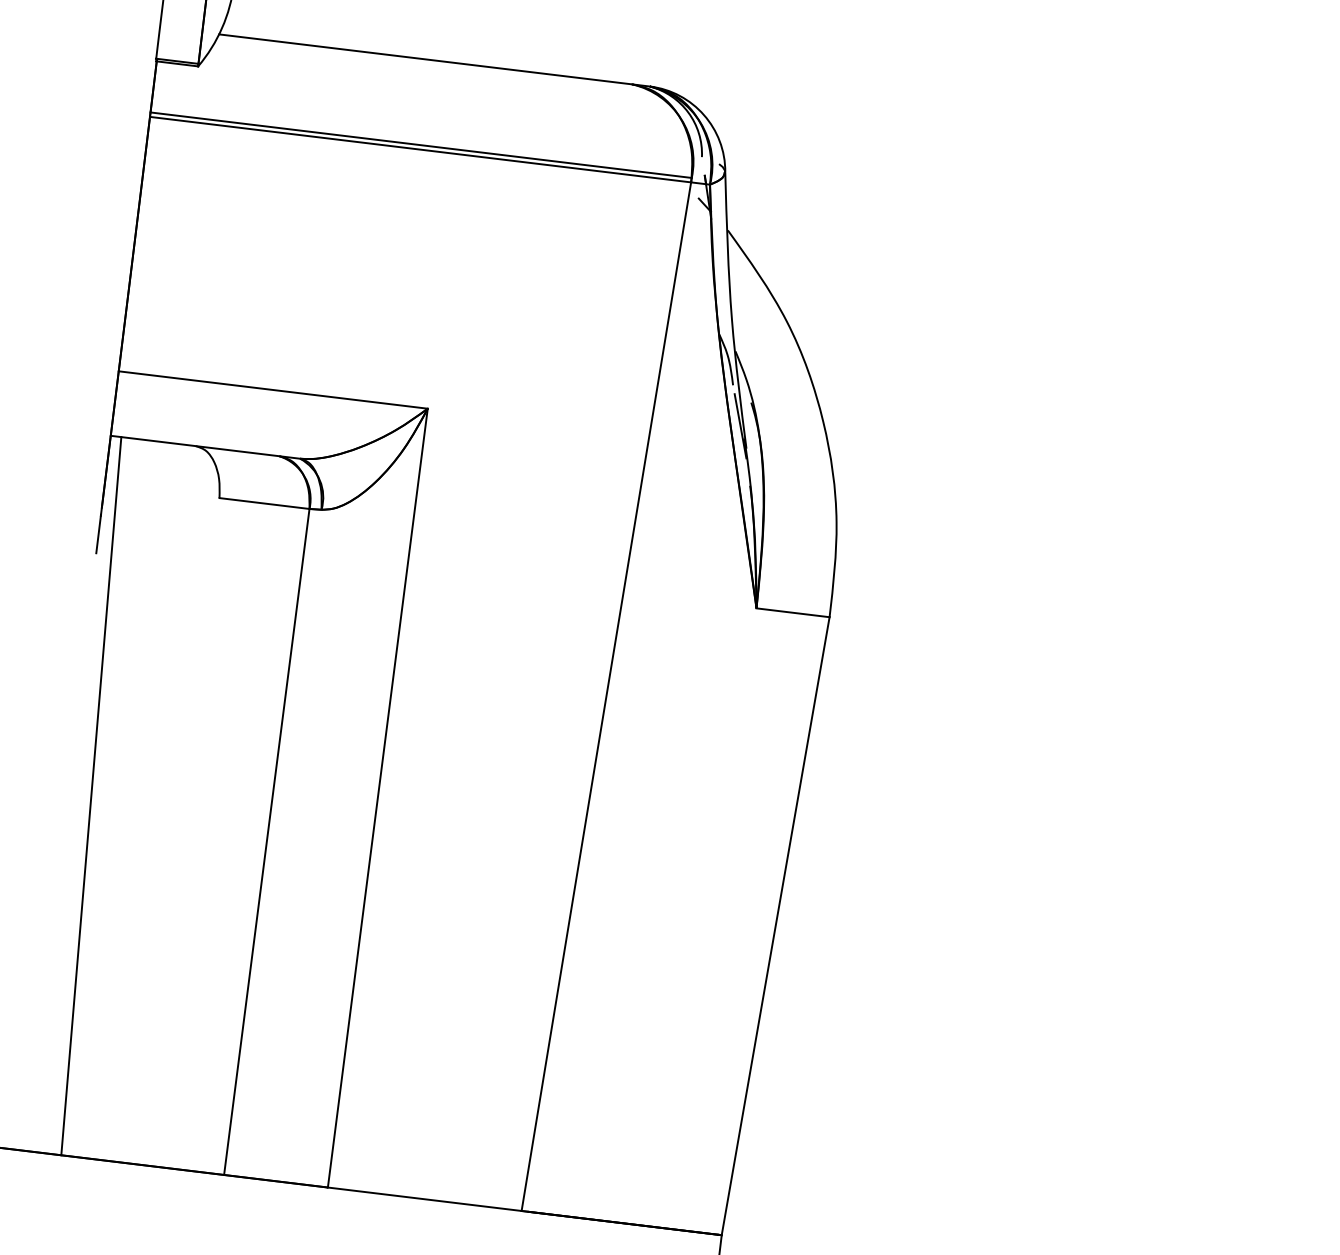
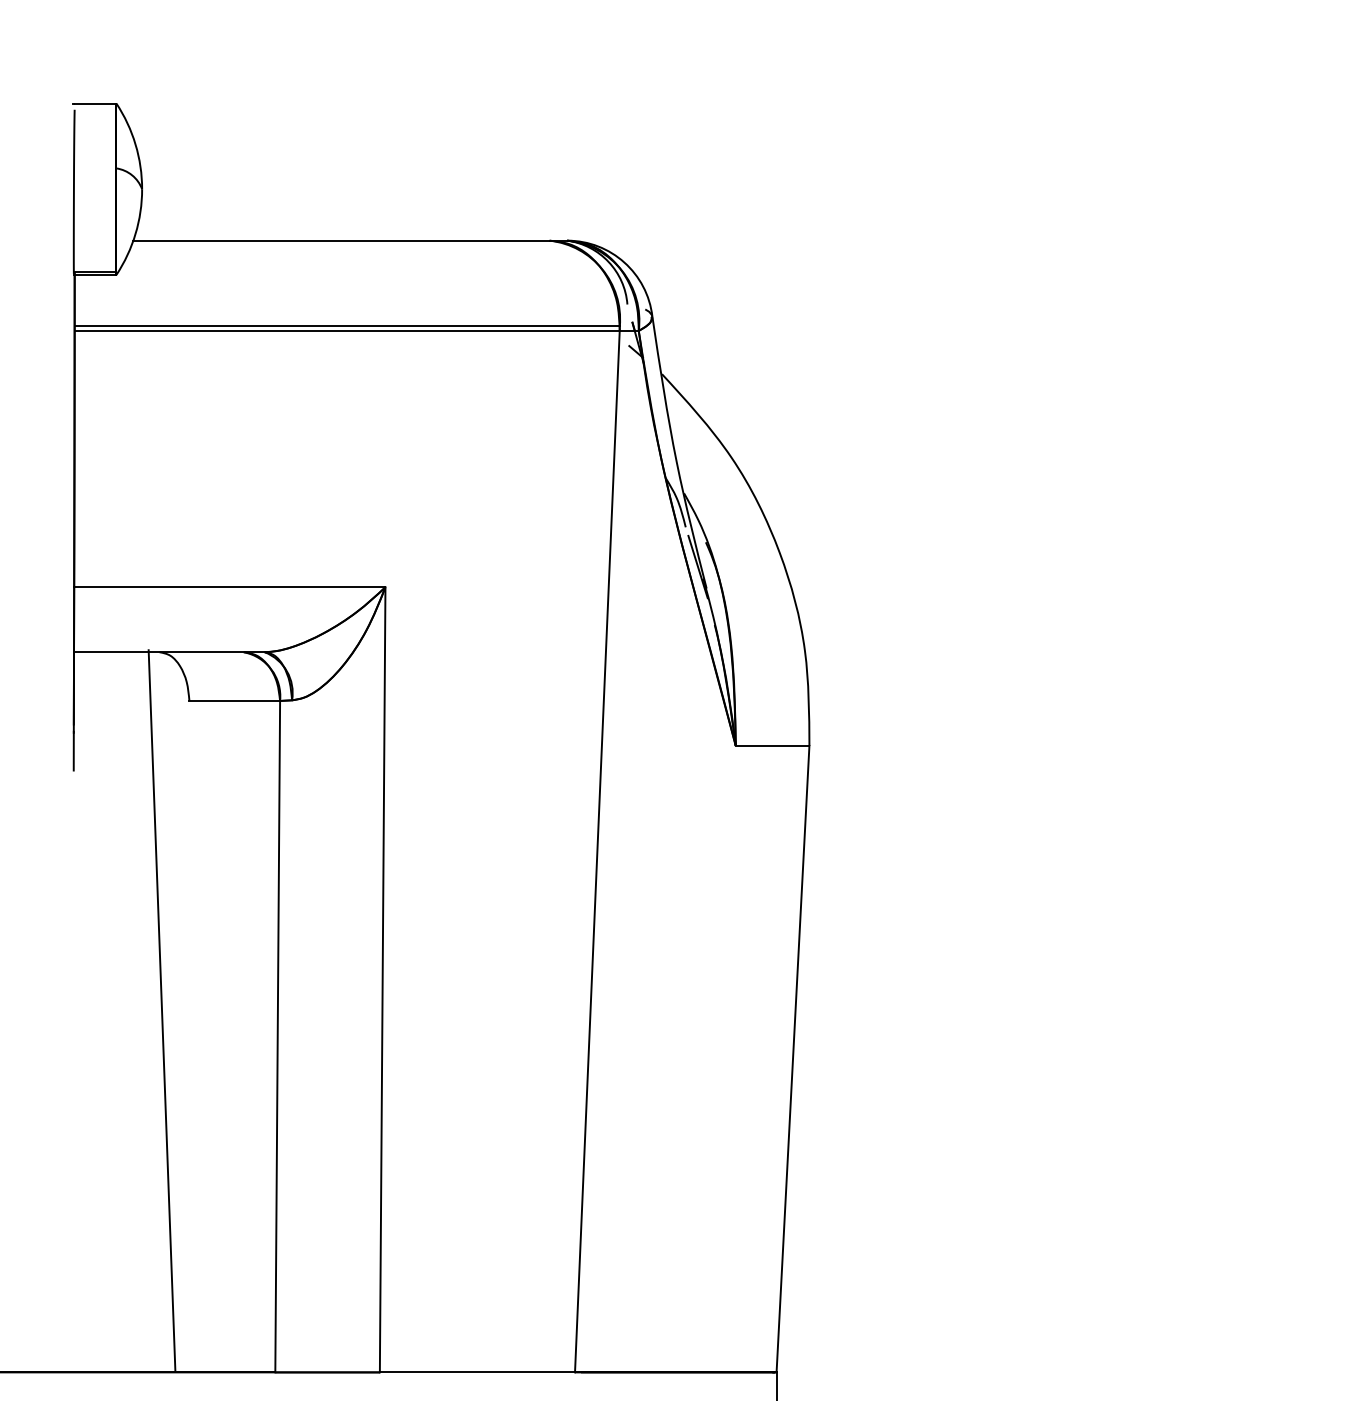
line: (90, 796) -> (161, 1010), moved

